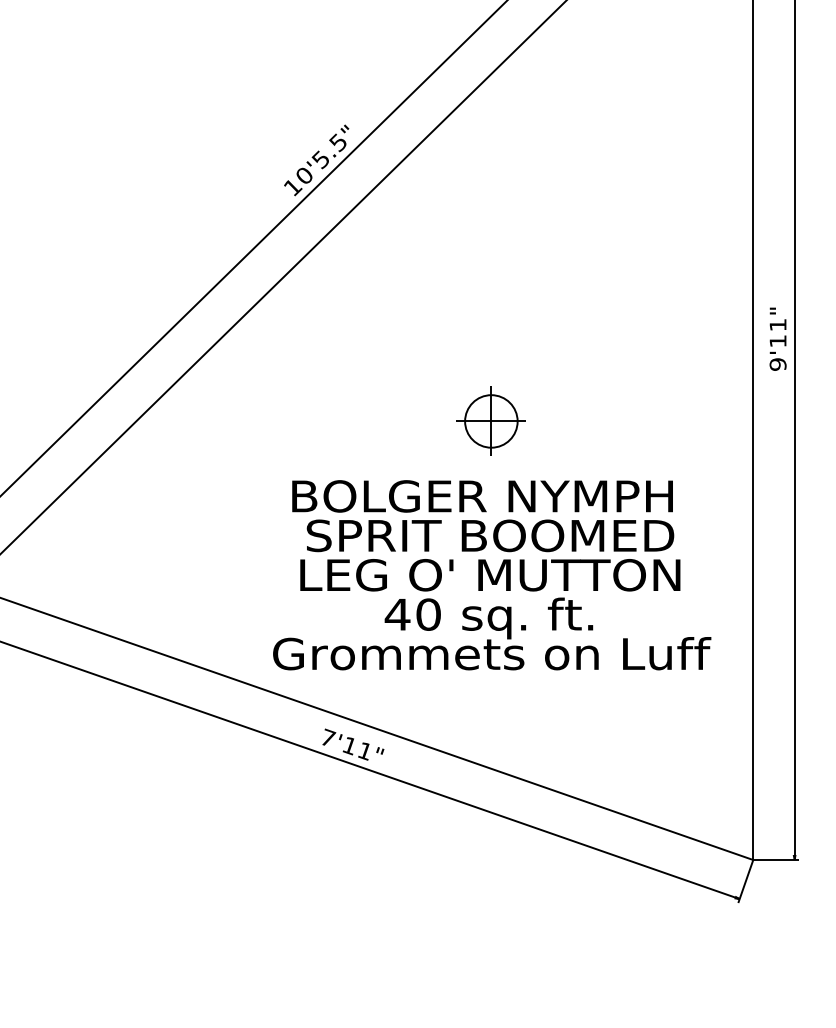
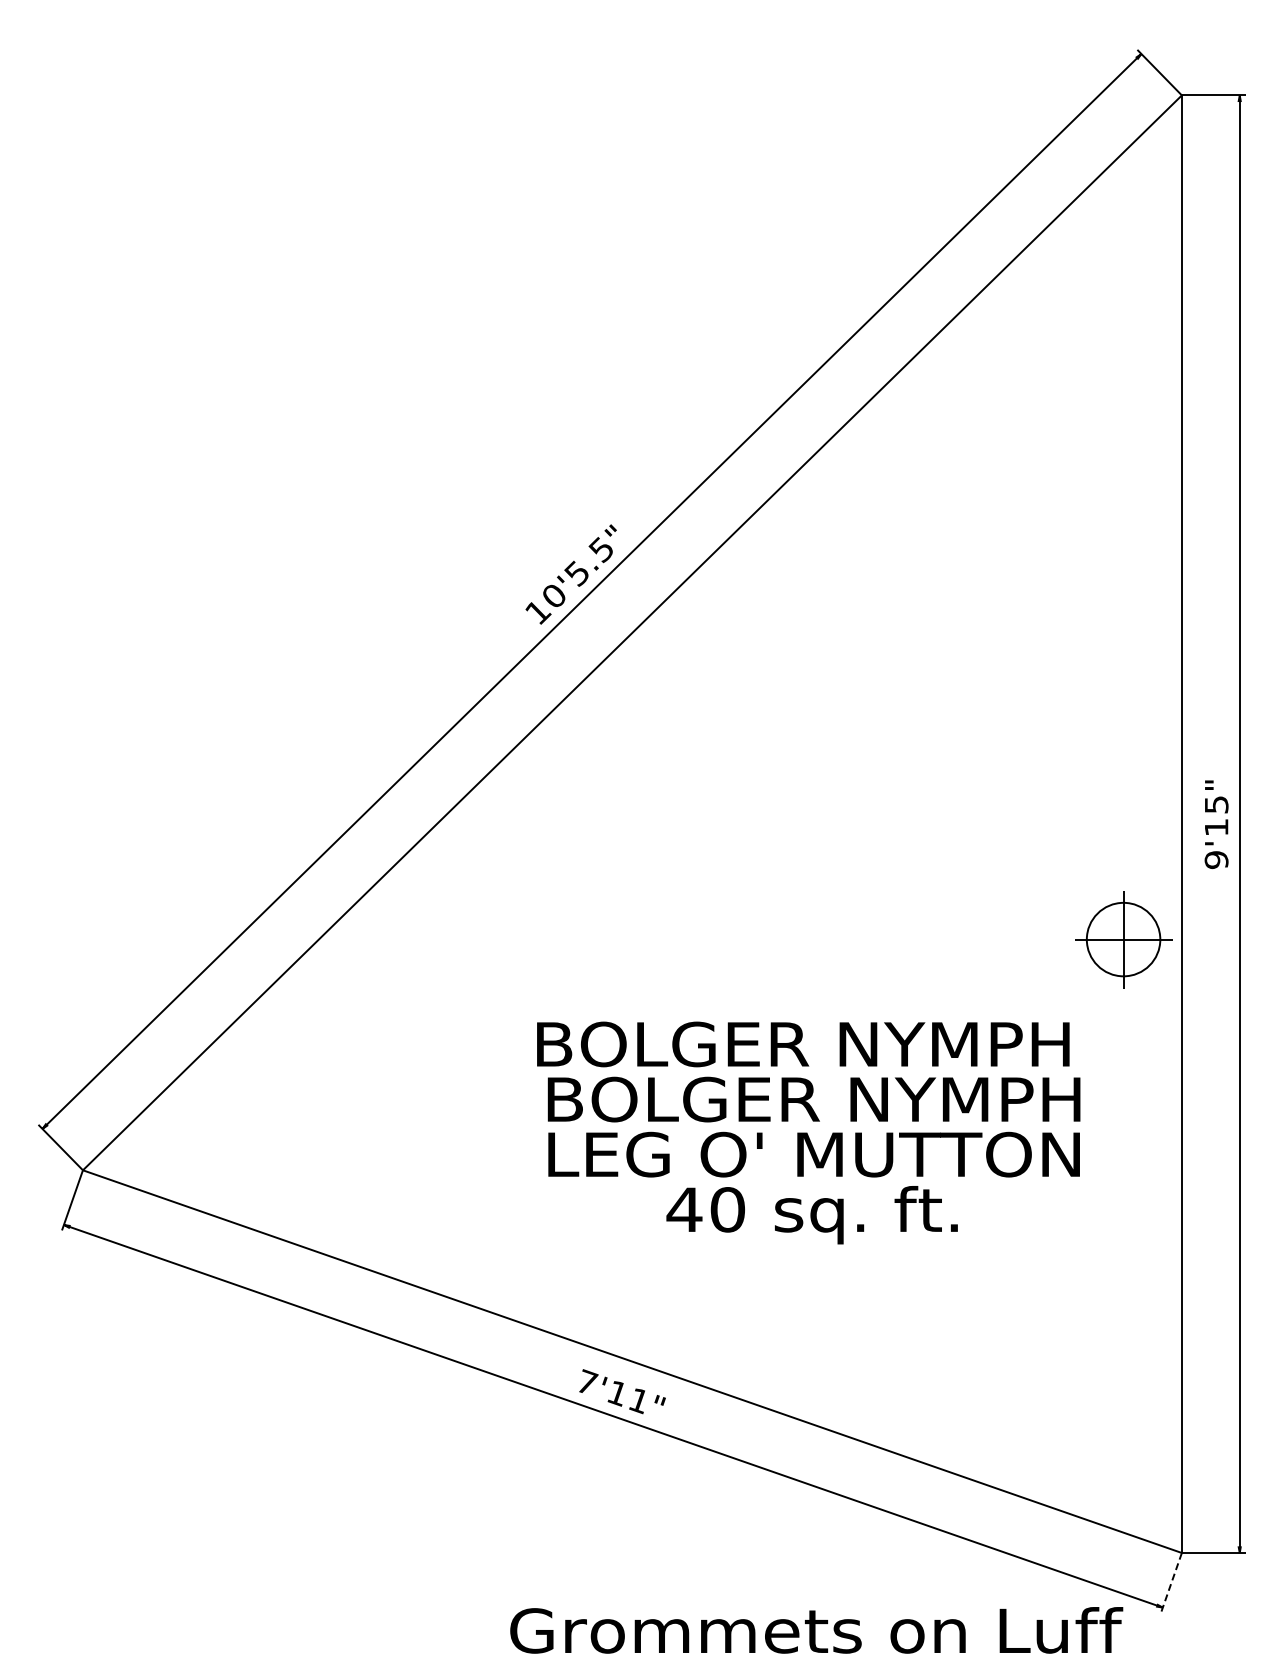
text: (778, 324) -> (1216, 804), 9'11" -> 9'15"
part: (491, 421) -> (1123, 939), moved
text: (489, 535) -> (813, 1099), SPRIT BOOMED -> BOLGER NYMPH
text: (492, 653) -> (816, 1630), moved
line: (745, 881) -> (1171, 1583), solid -> dashed

